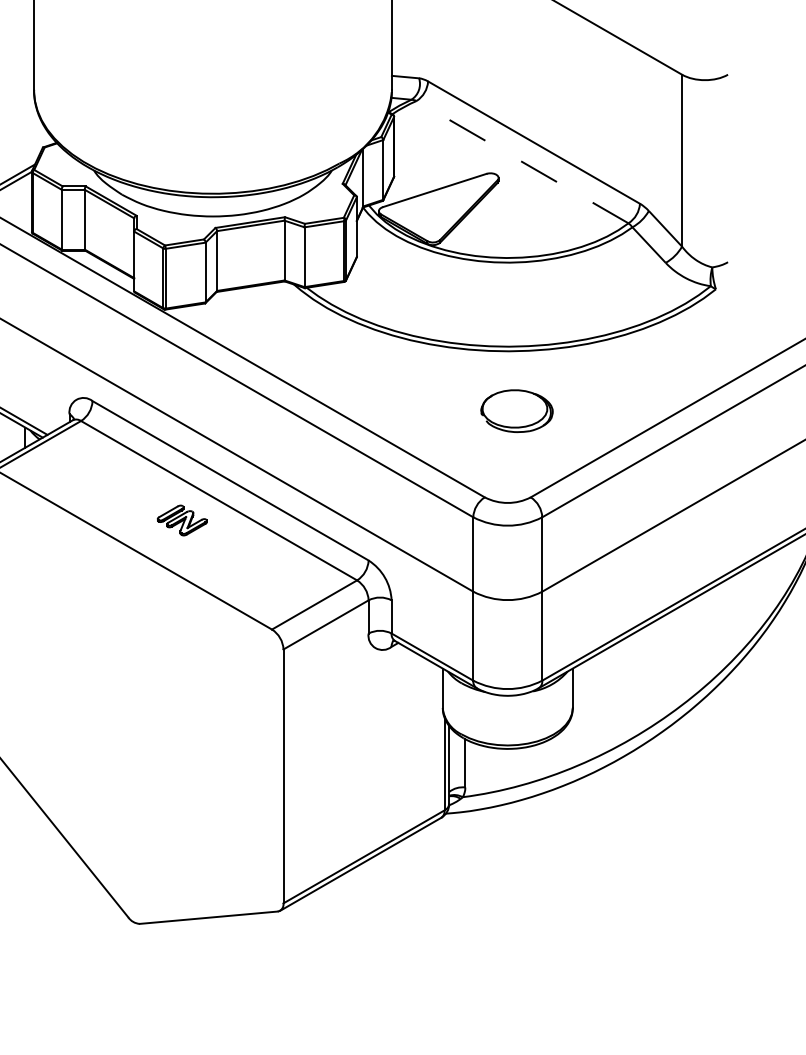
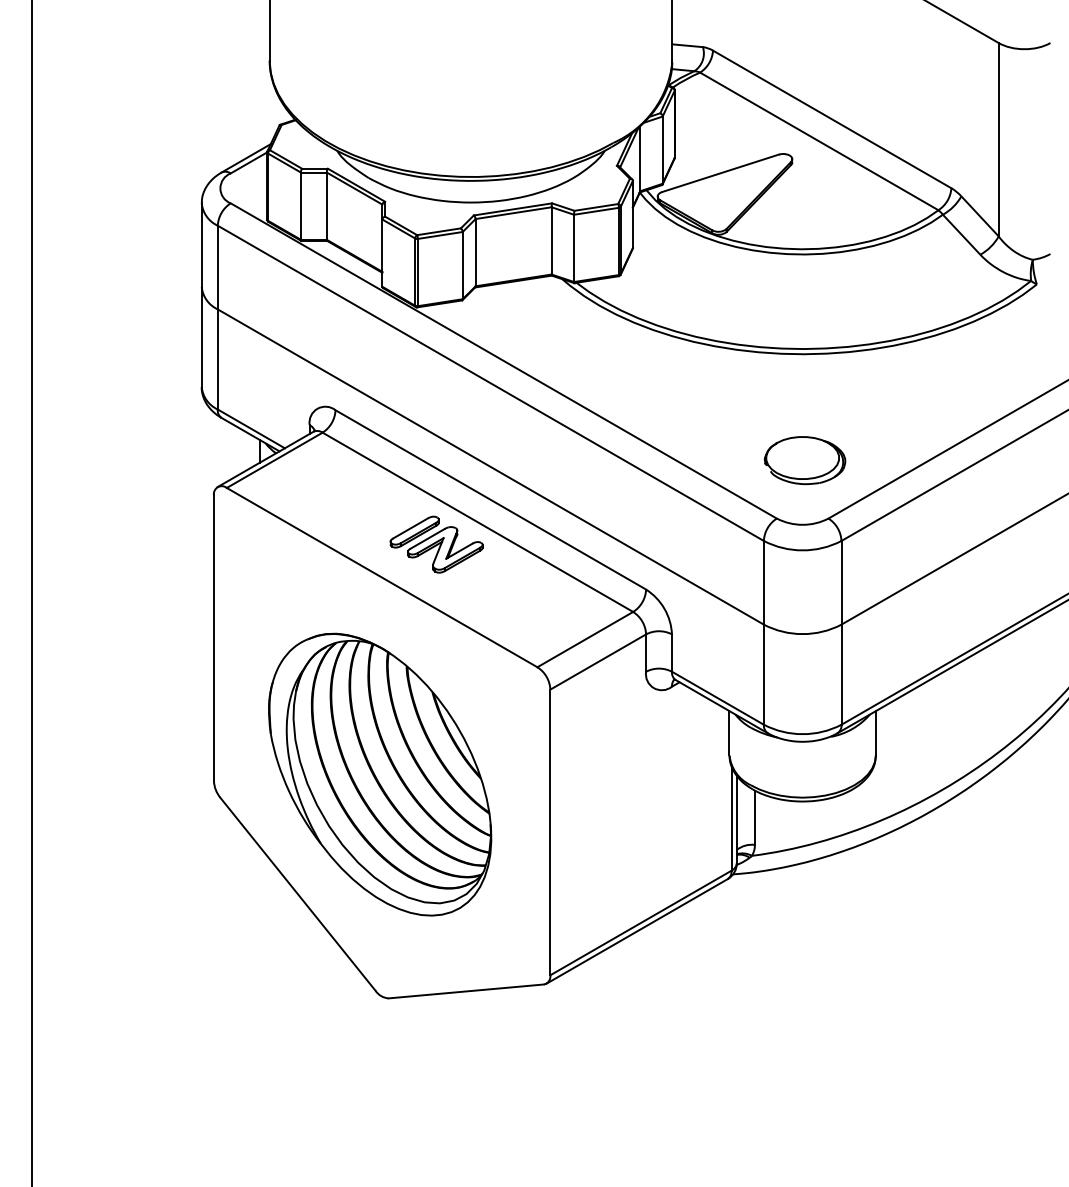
line: (522, 162) -> (819, 141), dashed -> solid
part: (516, 411) -> (804, 460), moved
part: (182, 520) -> (436, 544), size x1.67
part: (132, 724) -> (380, 774), added

